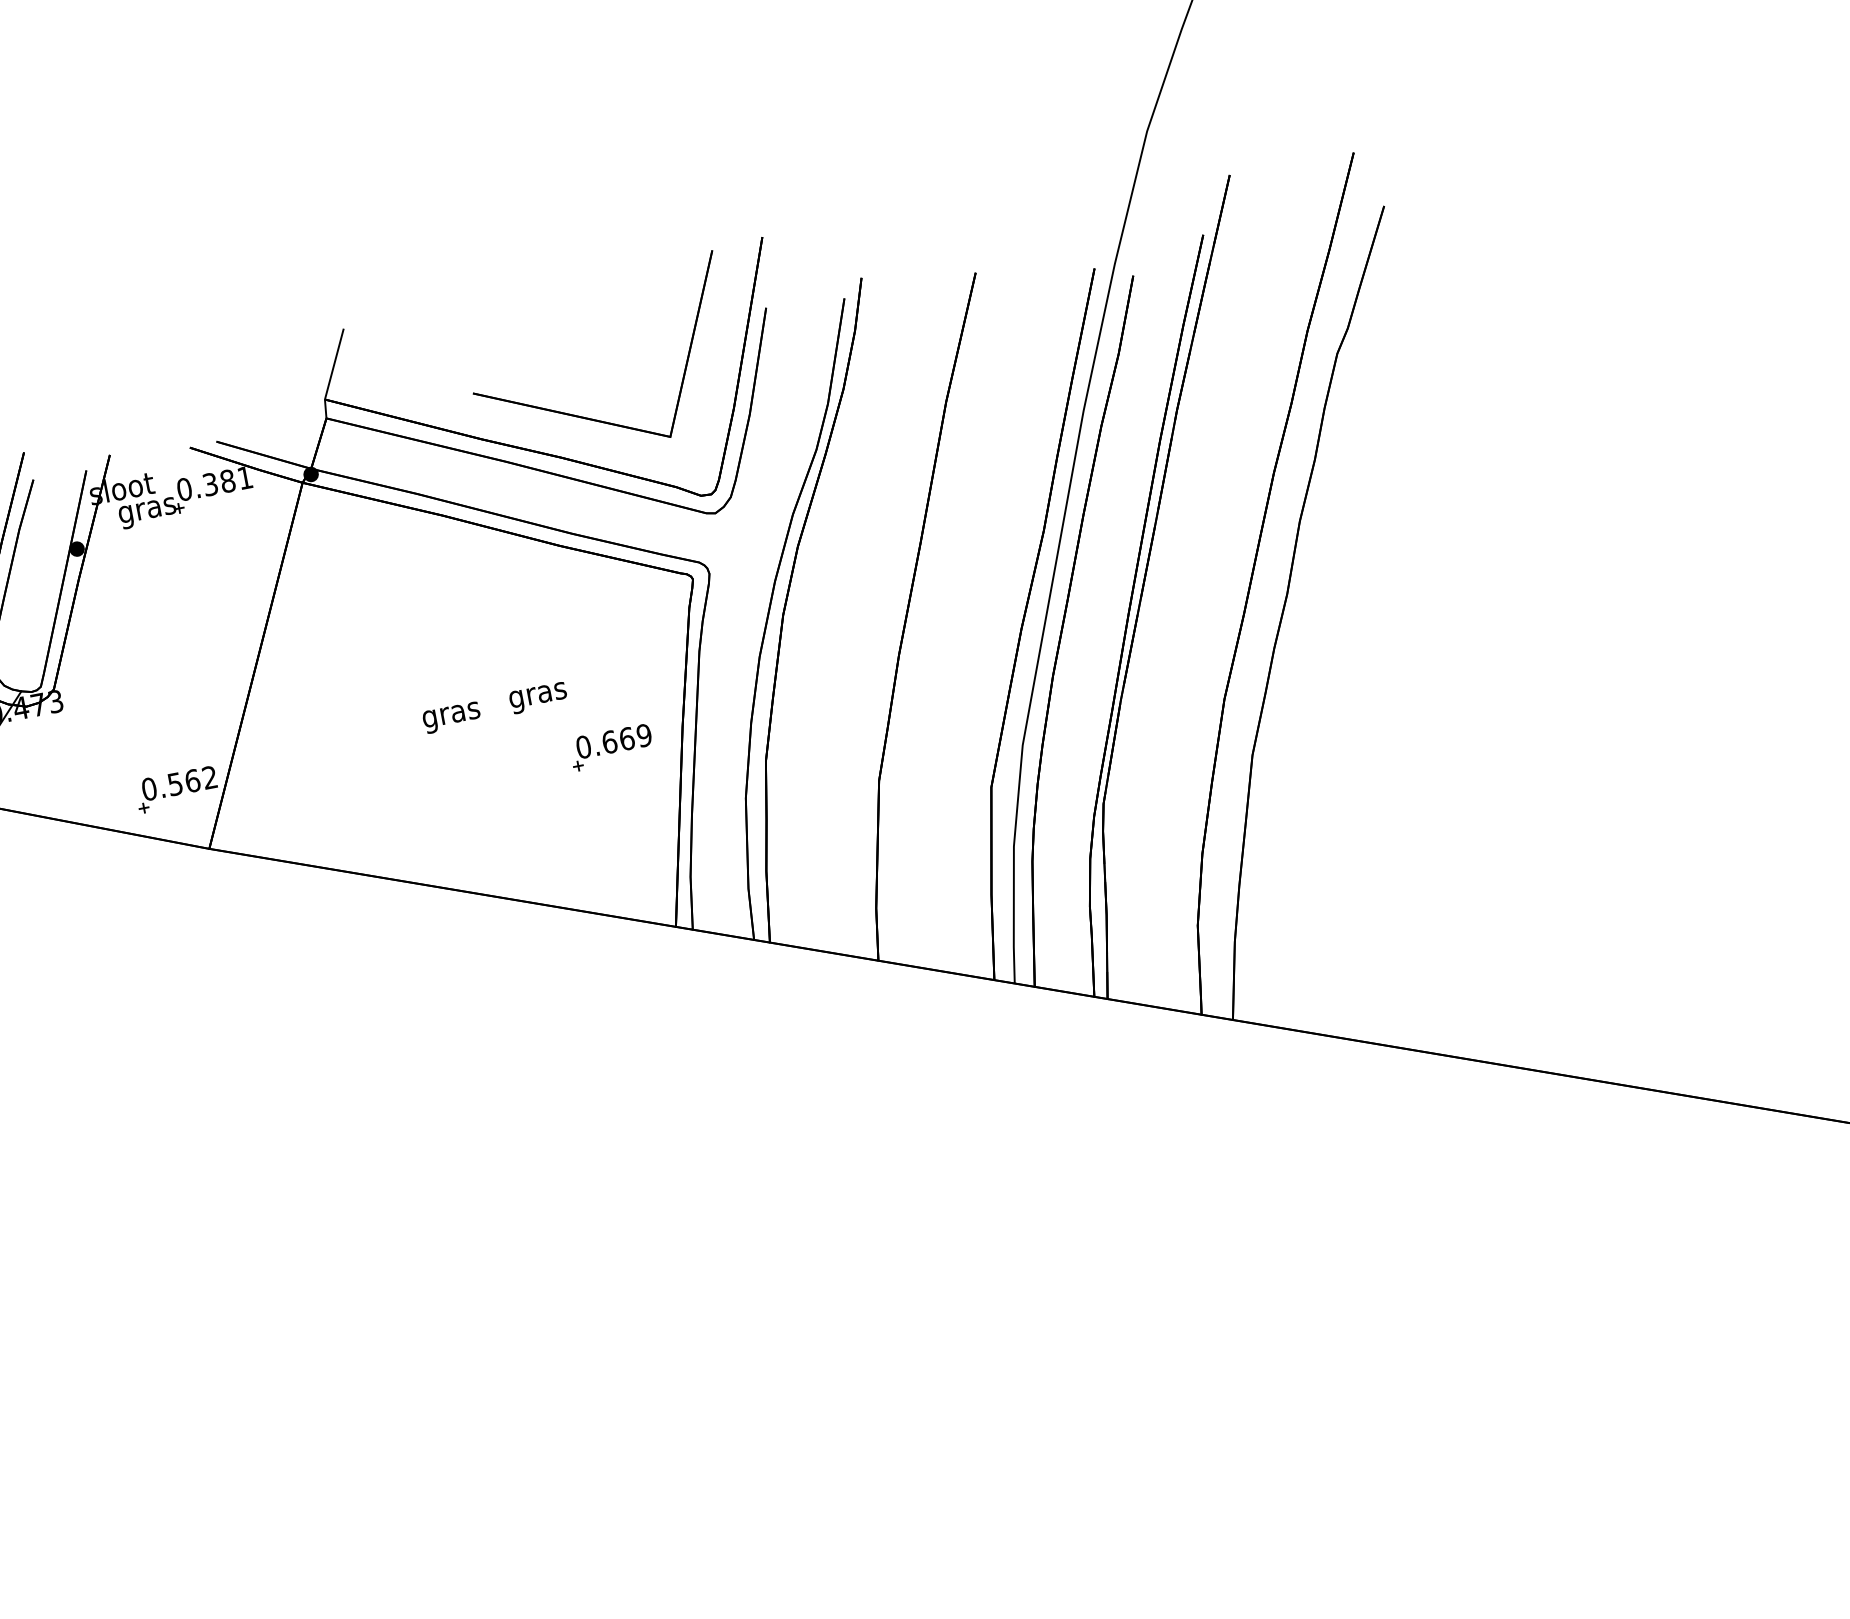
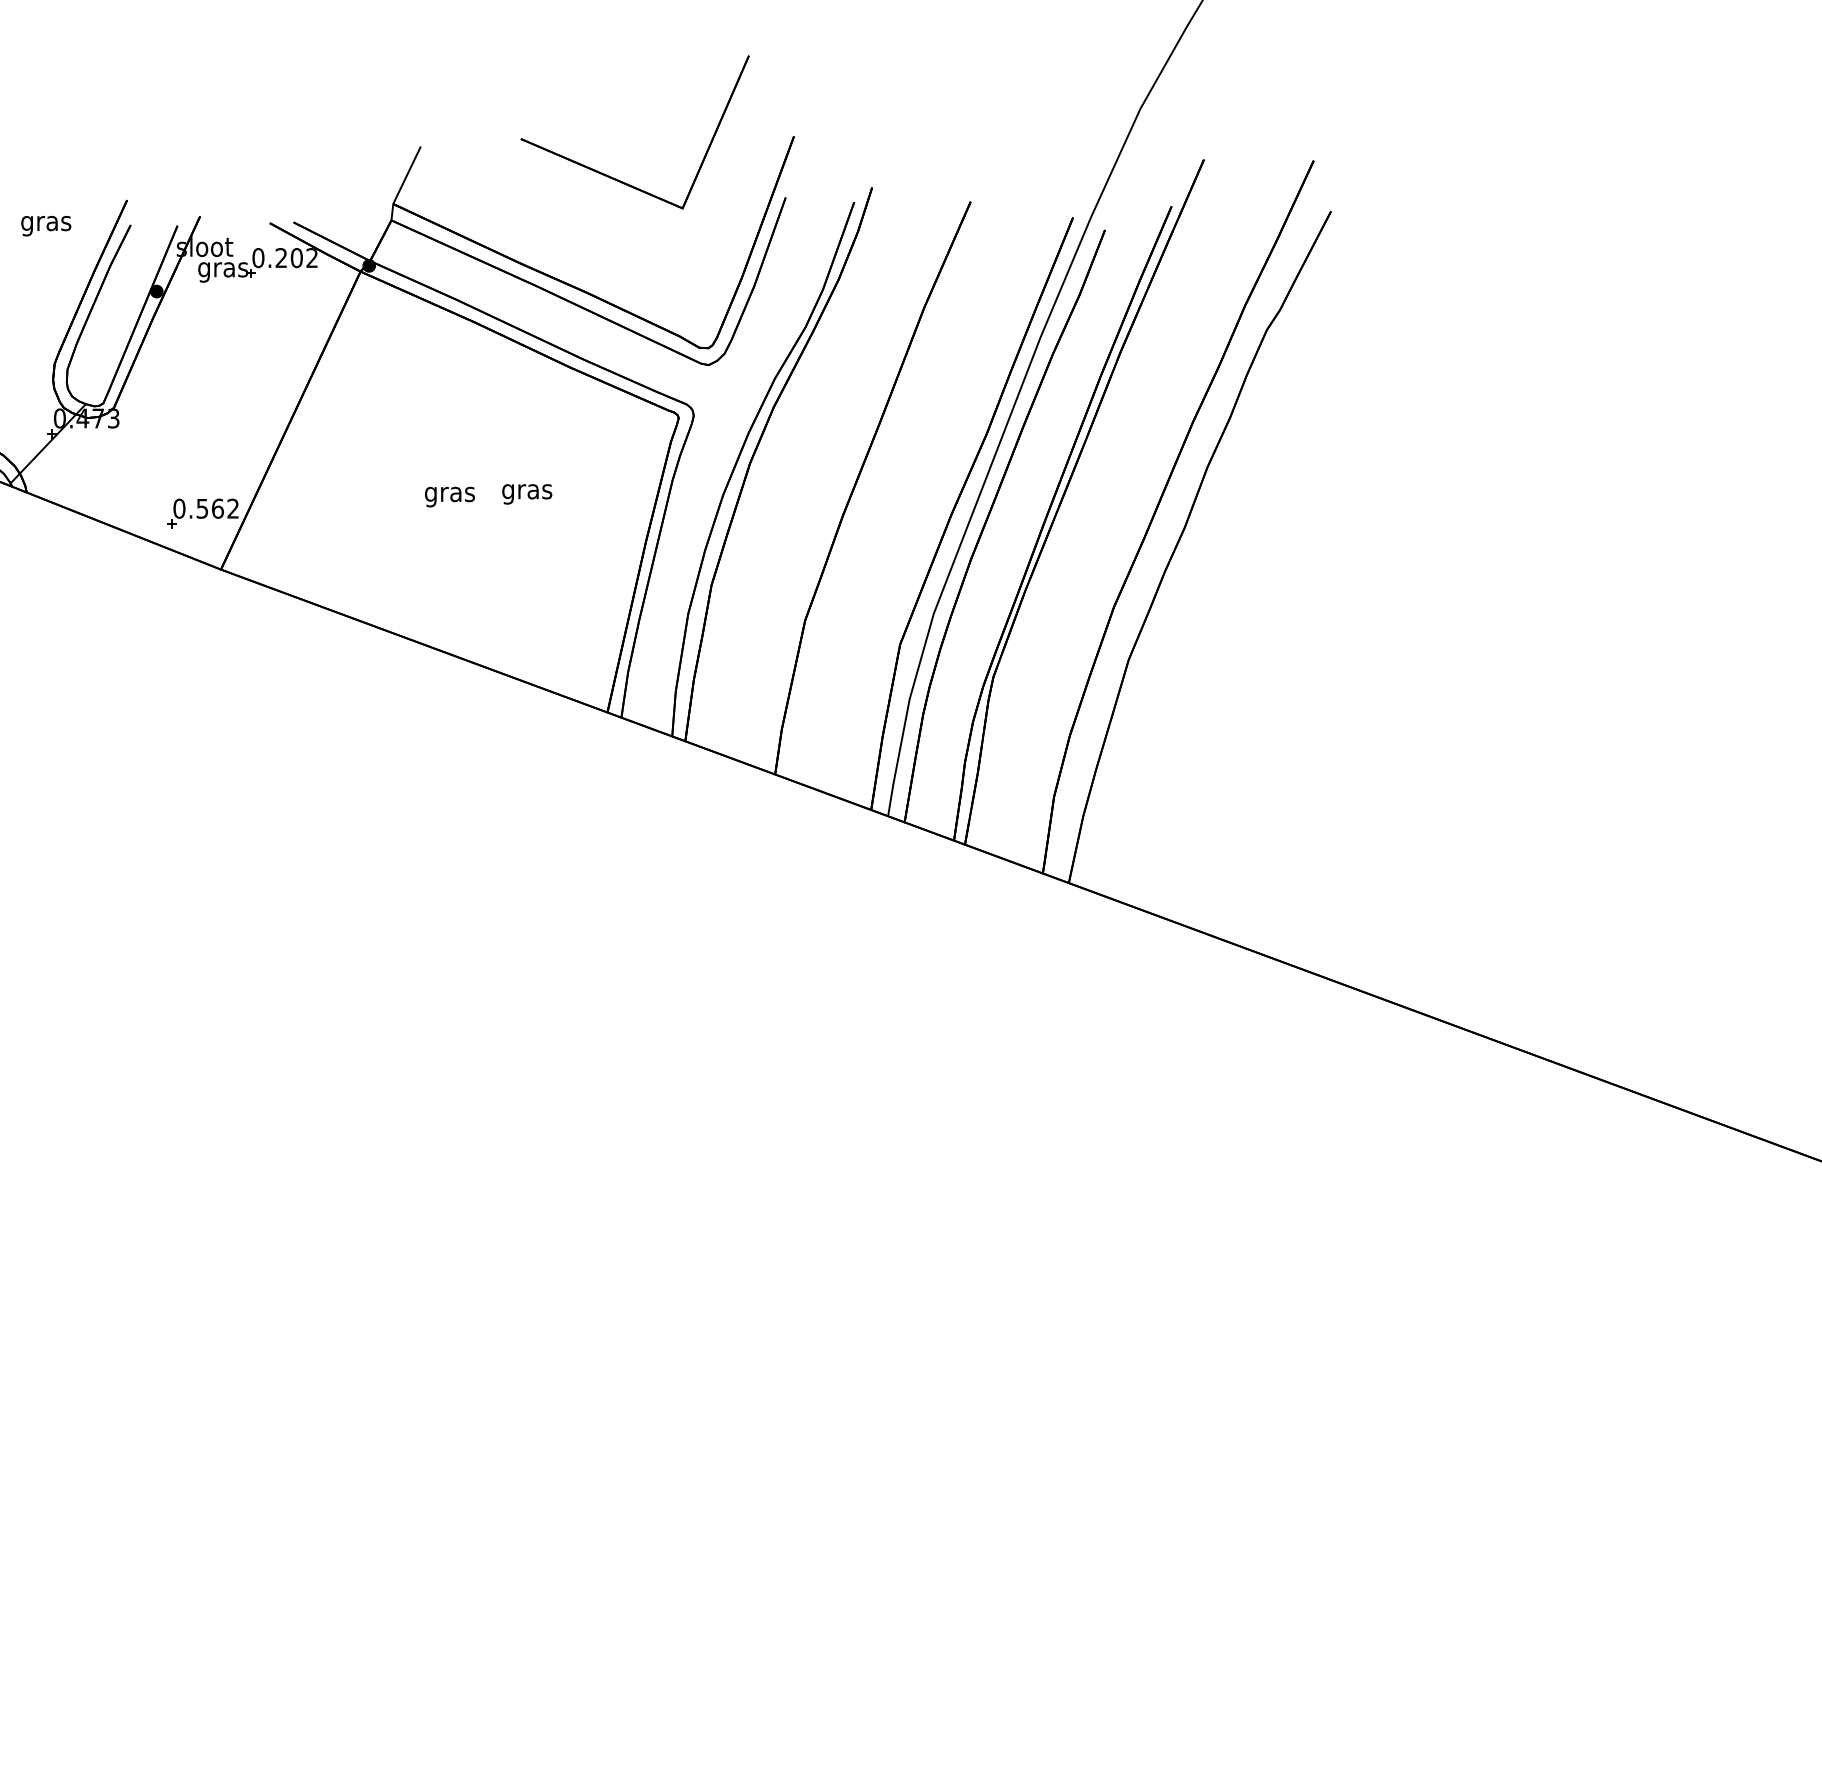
part: (589, 417) -> (616, 178), moved
text: (227, 481) -> (296, 258), 0.381 -> 0.202
part: (611, 747) -> (581, 548), removed

